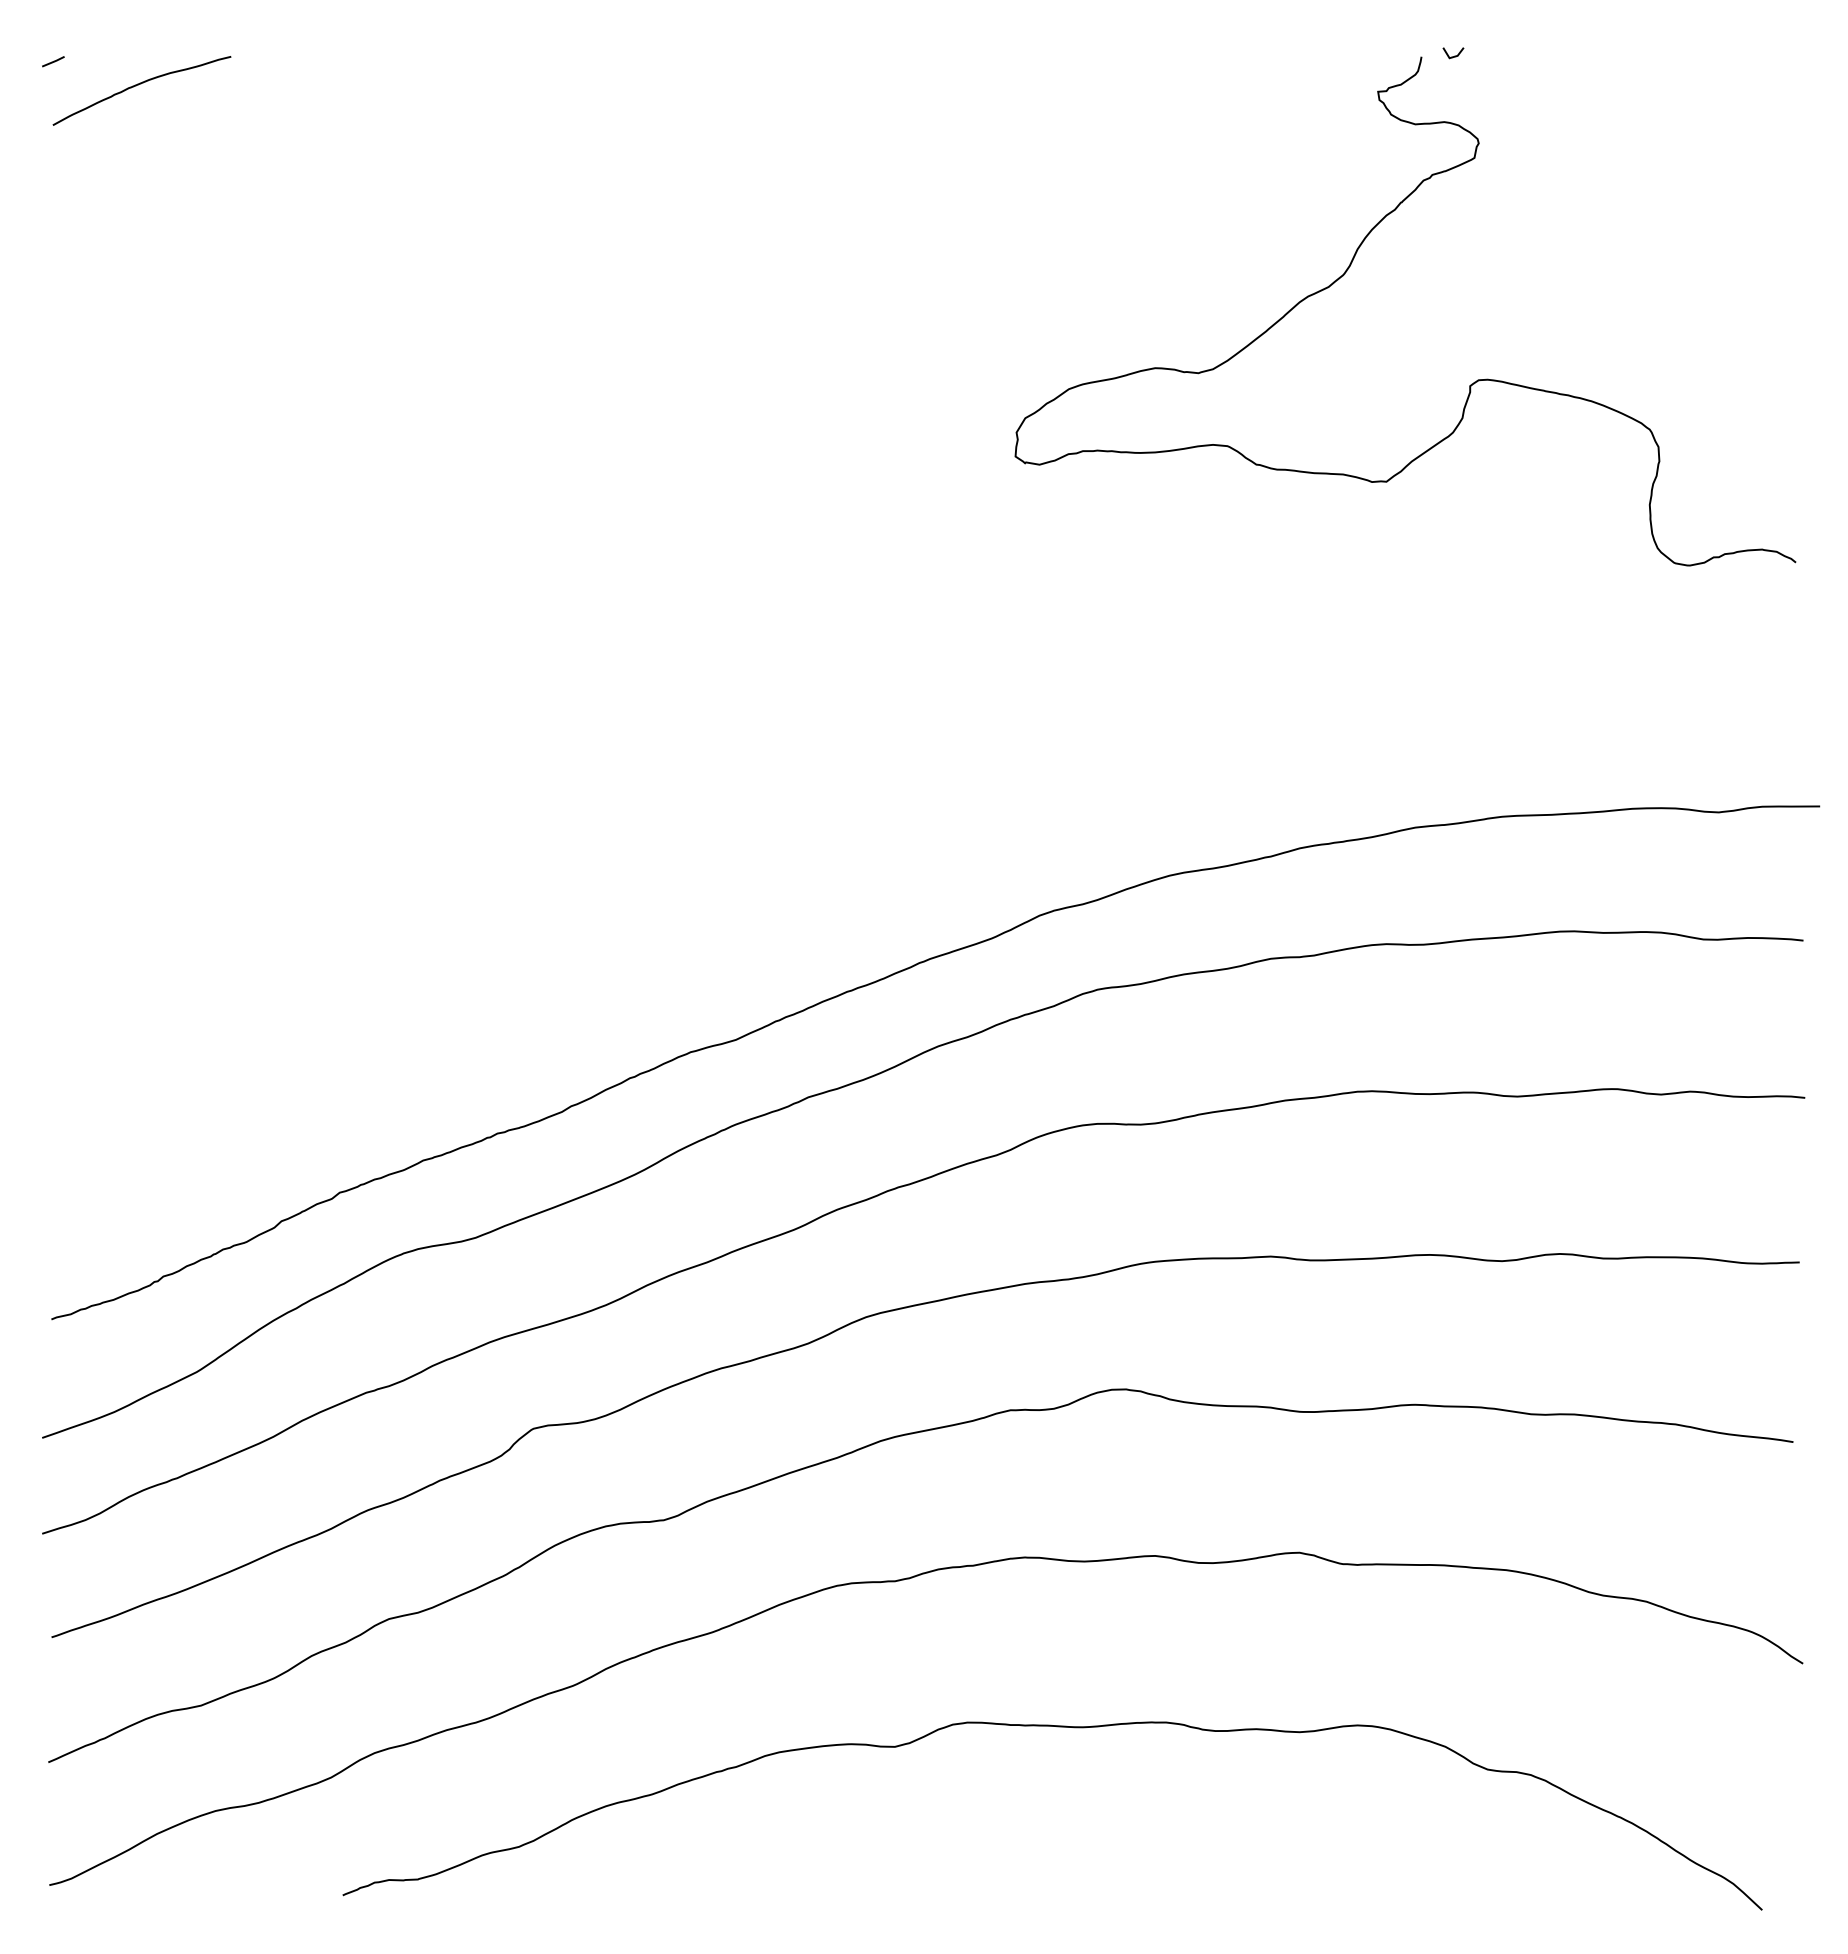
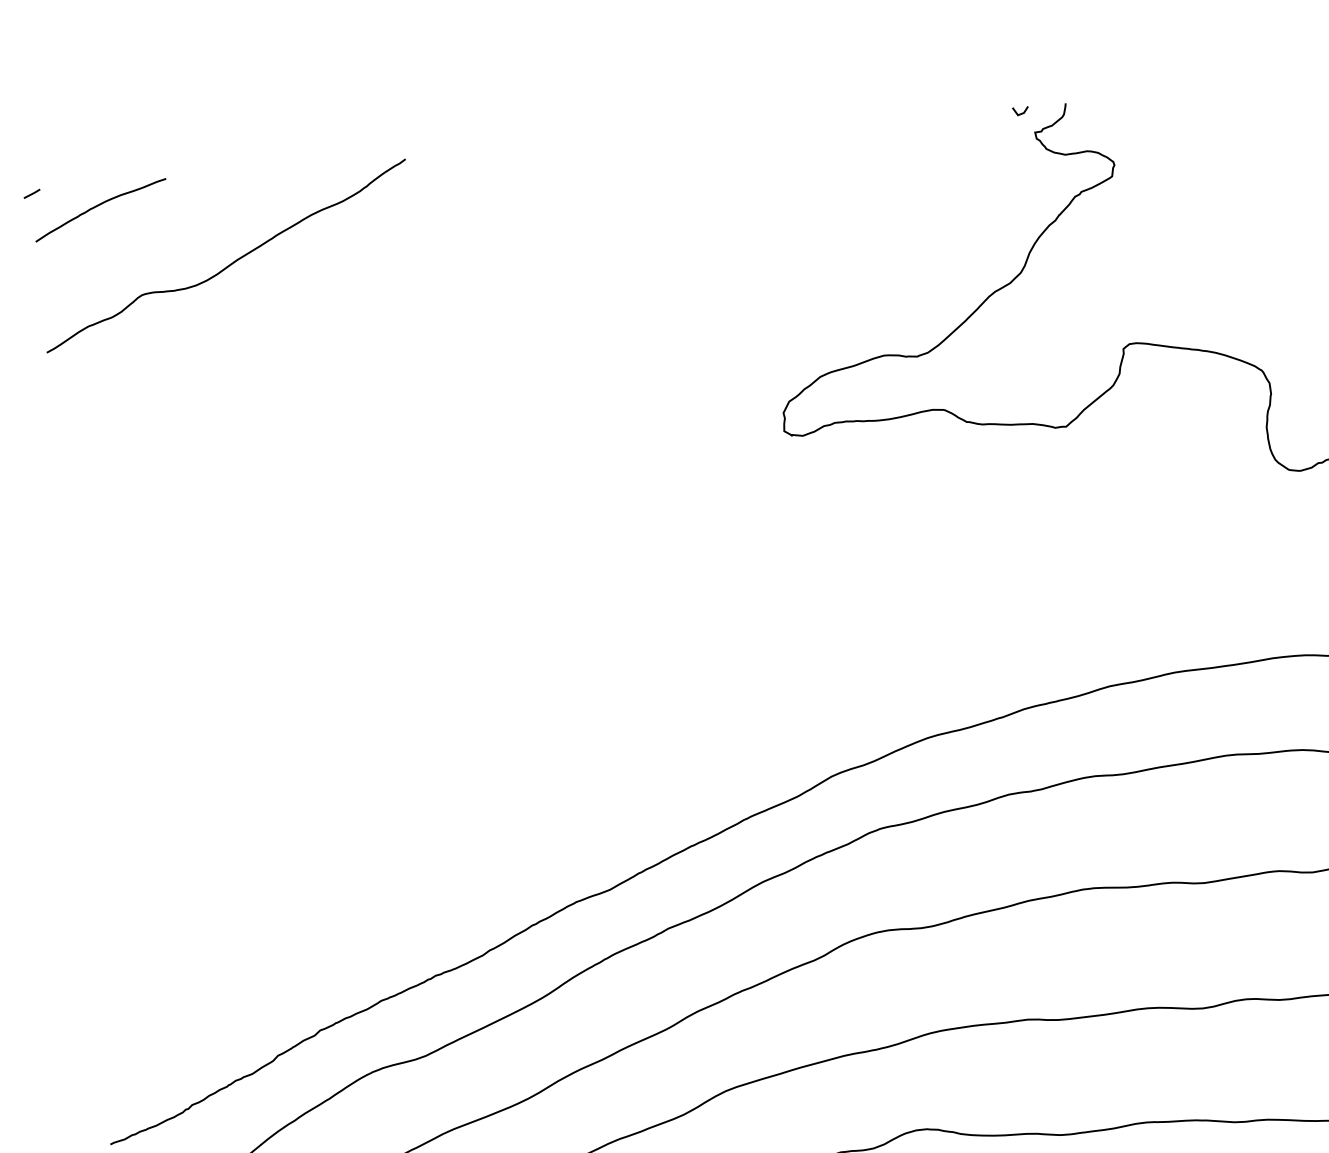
line: (1454, 55) -> (1021, 112), moved
curve: (309, 173) -> (232, 262), added

